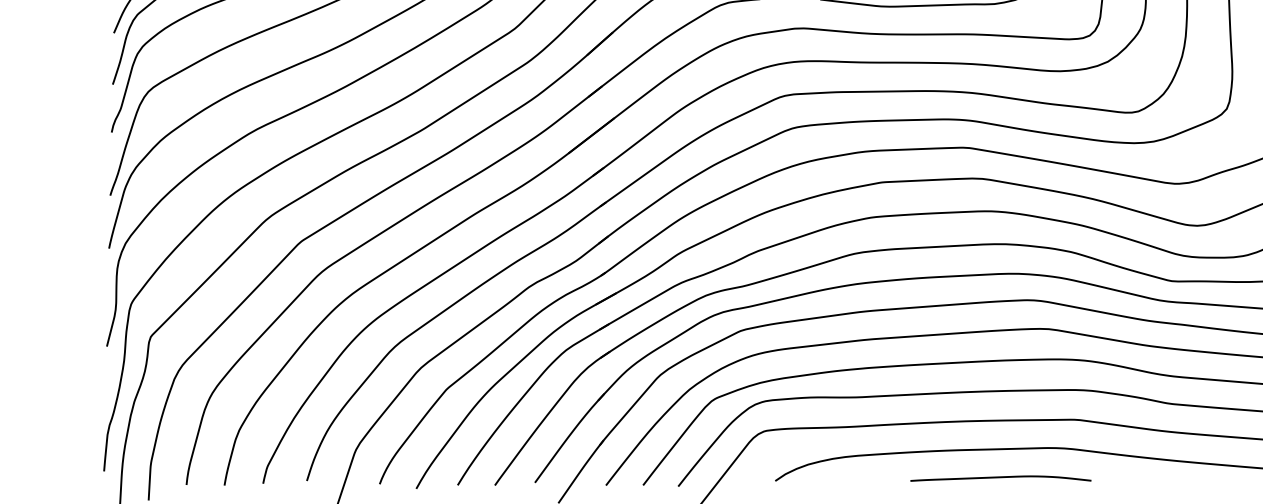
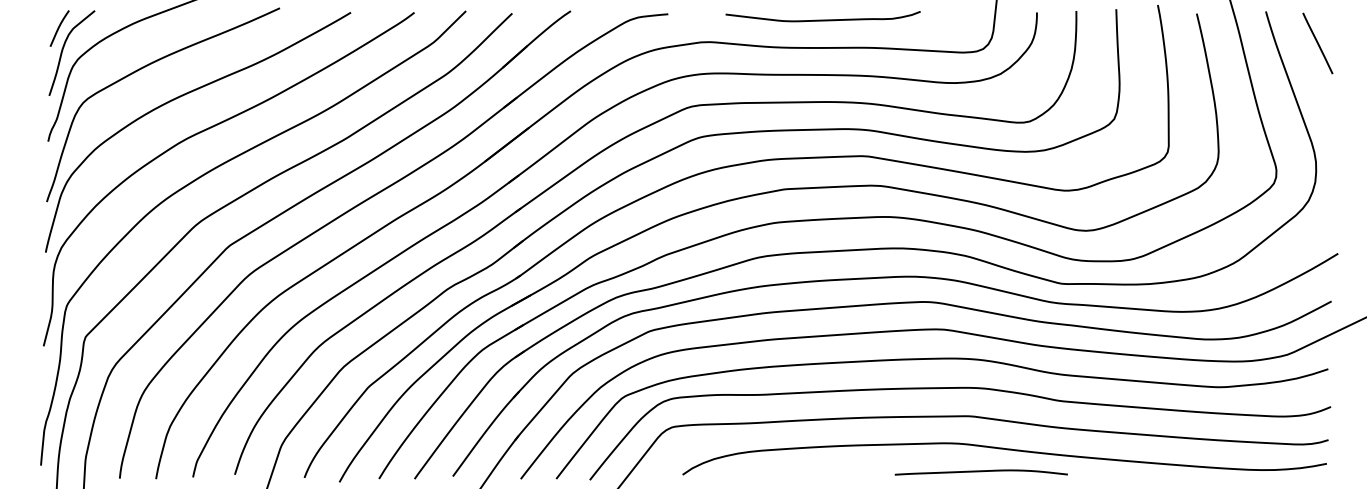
curve: (1000, 478) -> (980, 472), moved

